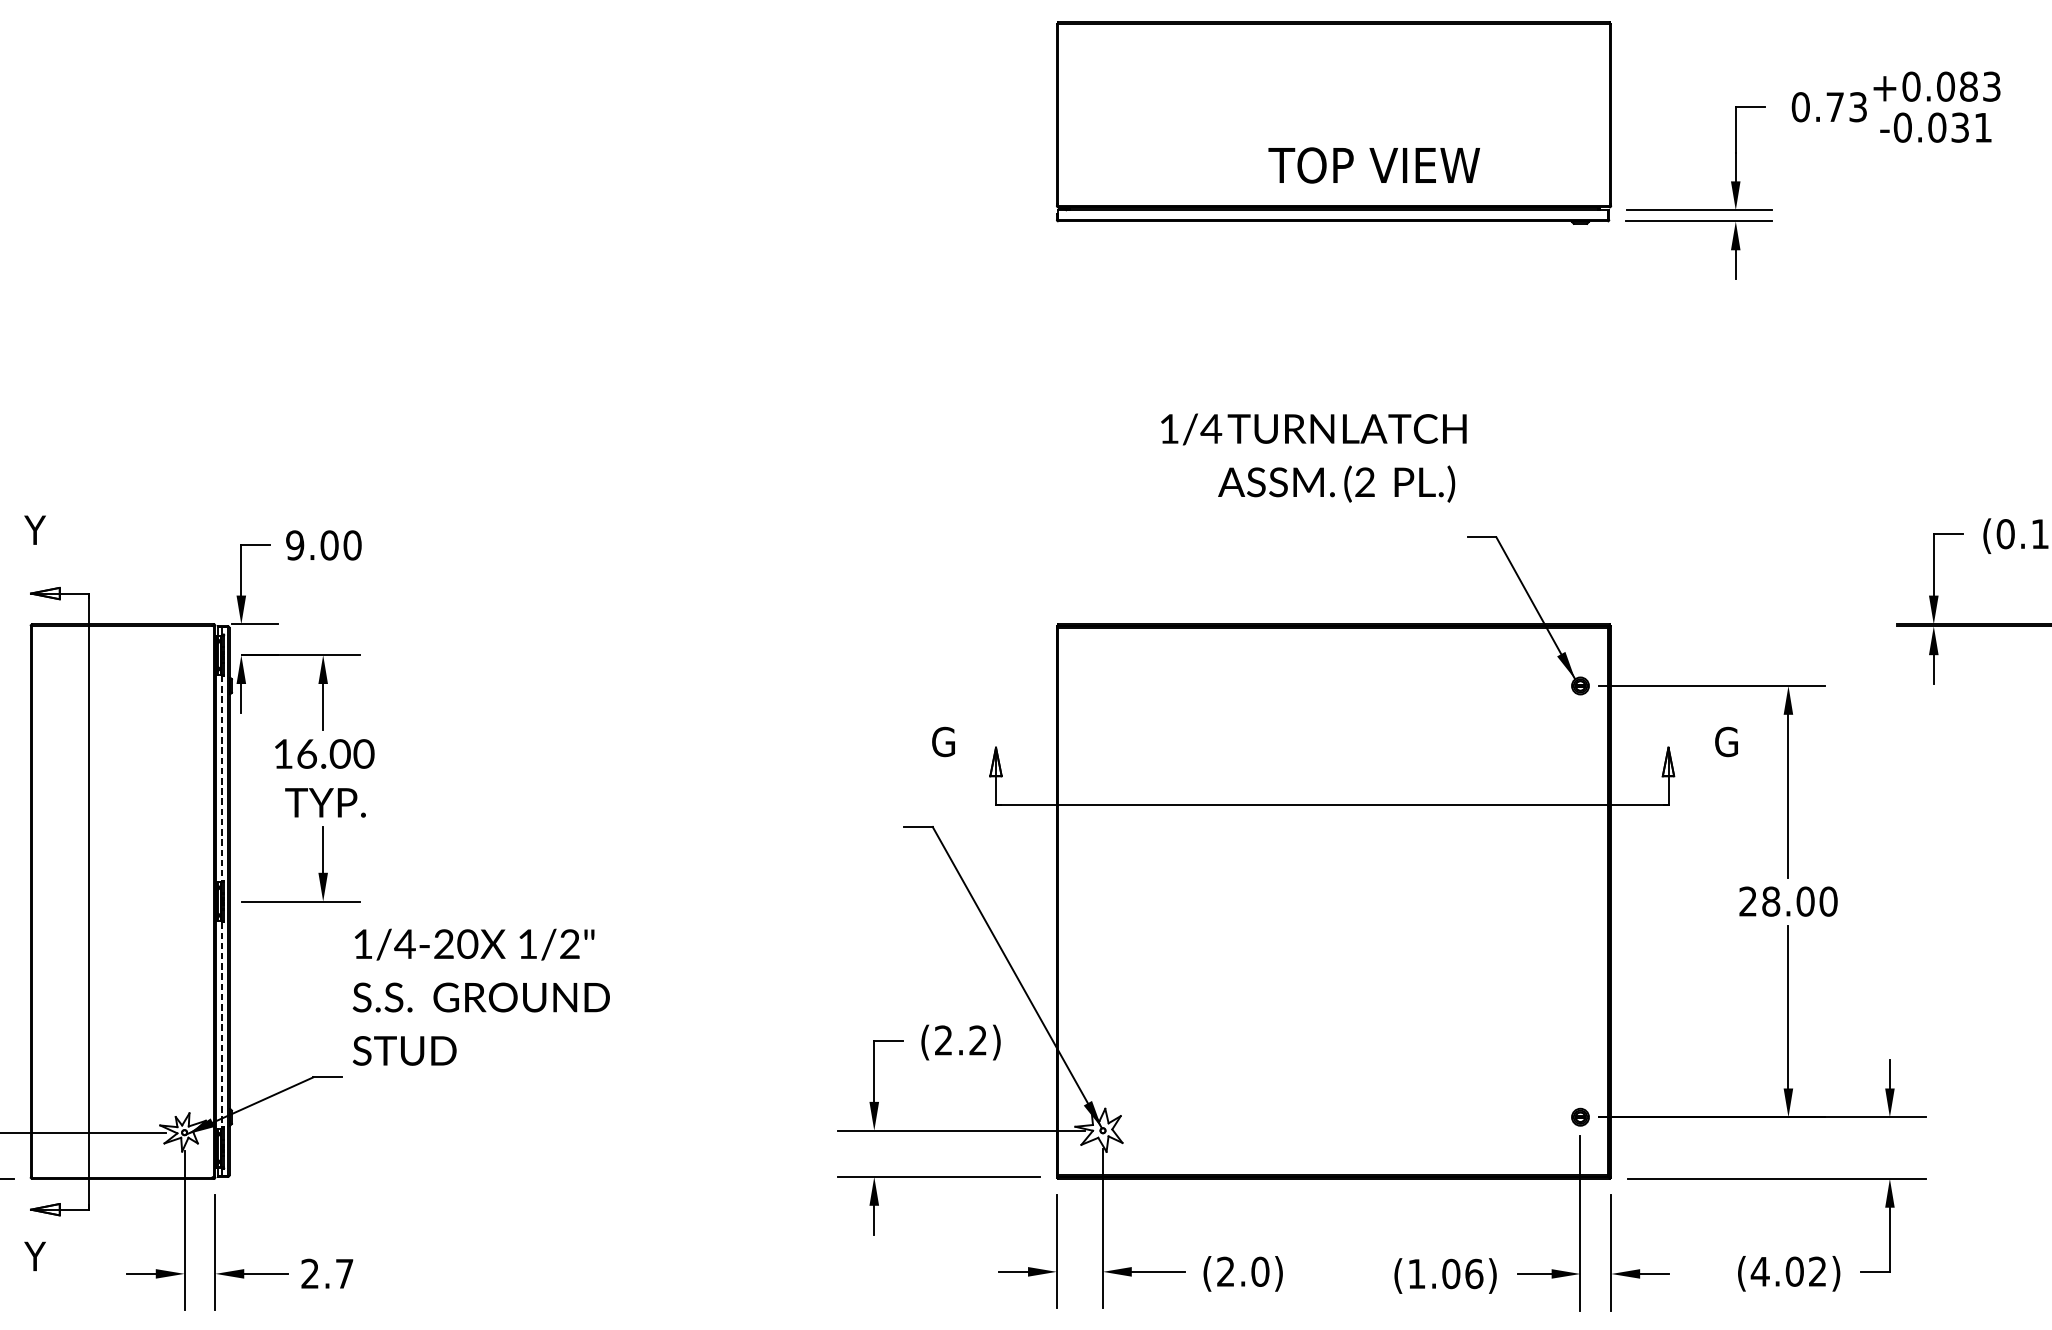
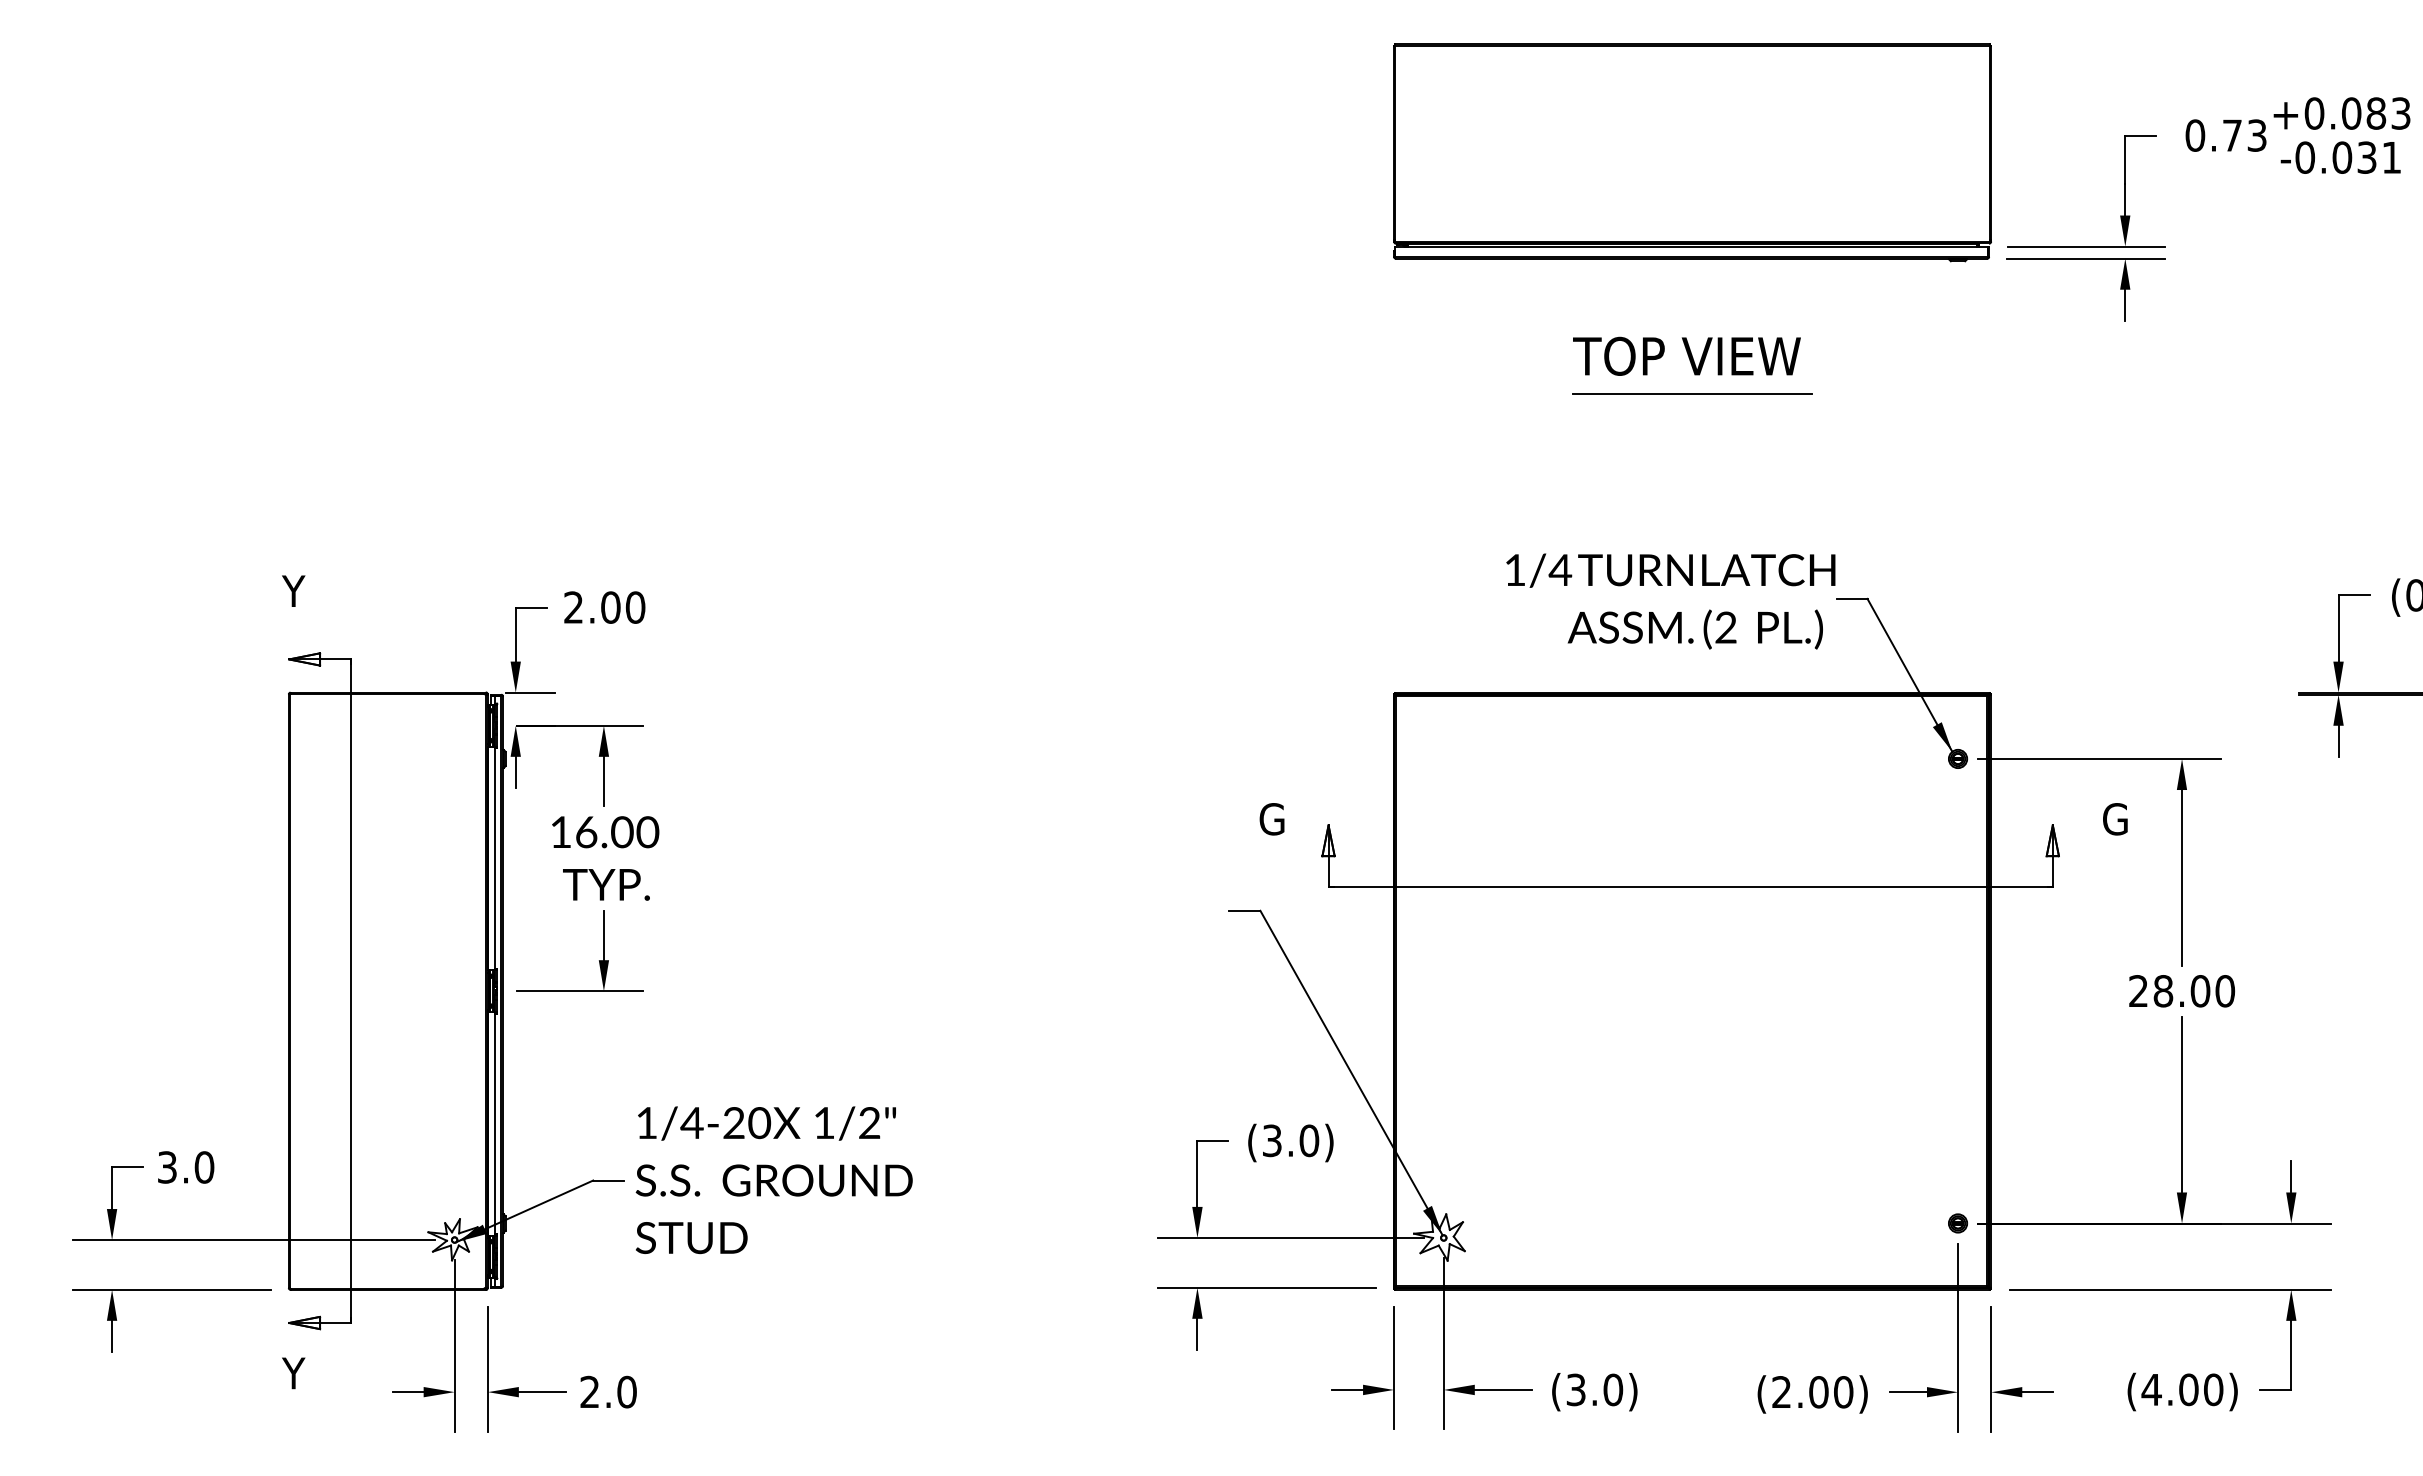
text: (1373, 164) -> (1686, 355), moved
line: (1333, 346) -> (1692, 393), added
text: (1313, 458) -> (1670, 601), moved
text: (294, 545) -> (573, 607), 9.00 -> 2.00
line: (222, 779) -> (495, 859), dashed -> solid
text: (480, 997) -> (773, 1180), moved
line: (222, 1025) -> (495, 1124), dashed -> solid
text: (960, 1040) -> (1290, 1140), (2.2) -> (3.0)
text: (1225, 1271) -> (1575, 1389), (2.0) -> (3.0)
text: (1817, 1271) -> (2213, 1389), (4.02) -> (4.00)
text: (344, 1273) -> (626, 1391), 2.7 -> 2.0
text: (1445, 1274) -> (1812, 1392), (1.06) -> (2.00)

